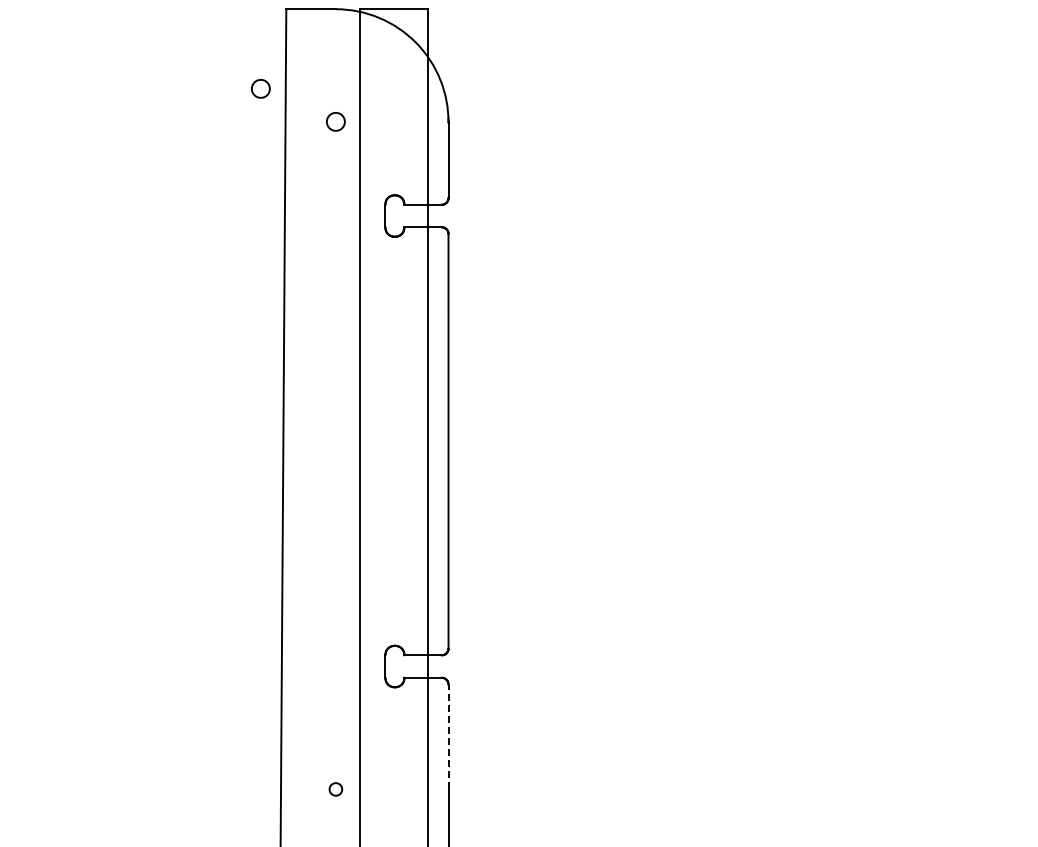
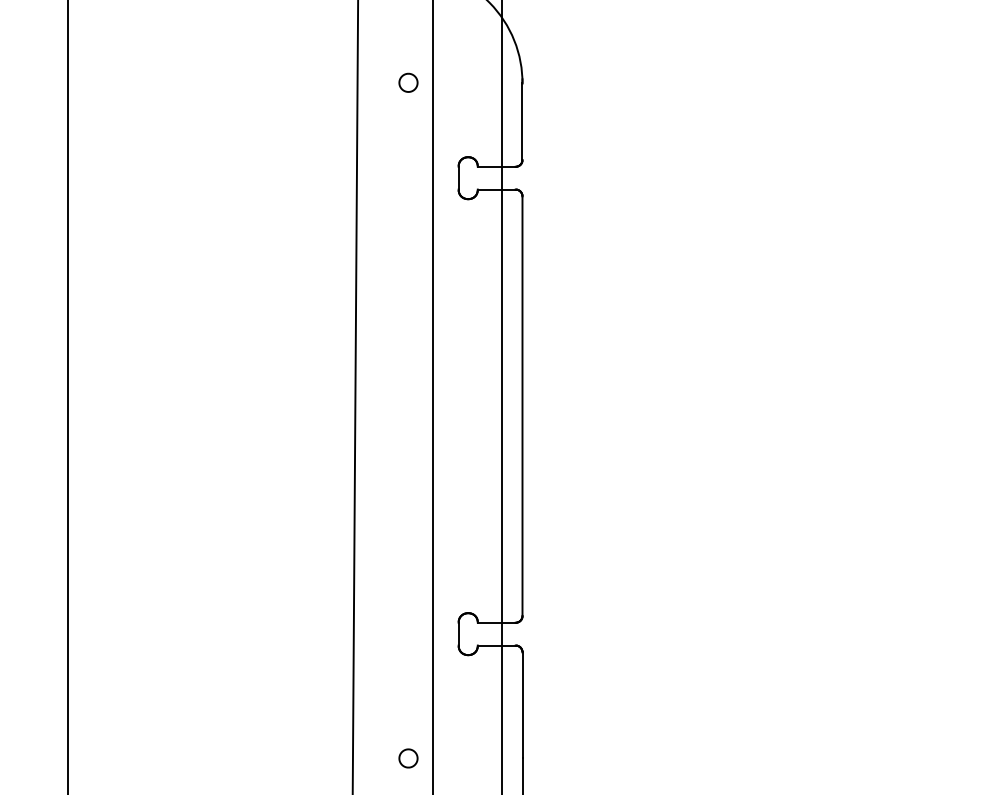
part: (260, 88) -> (332, 49), removed
line: (448, 736) -> (522, 704), dashed -> solid
part: (335, 789) -> (408, 758), size x1.43

